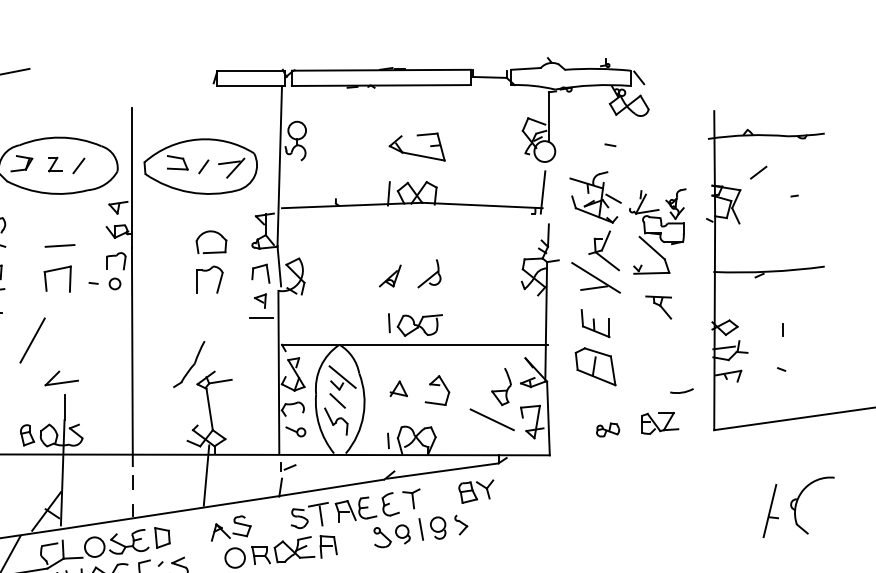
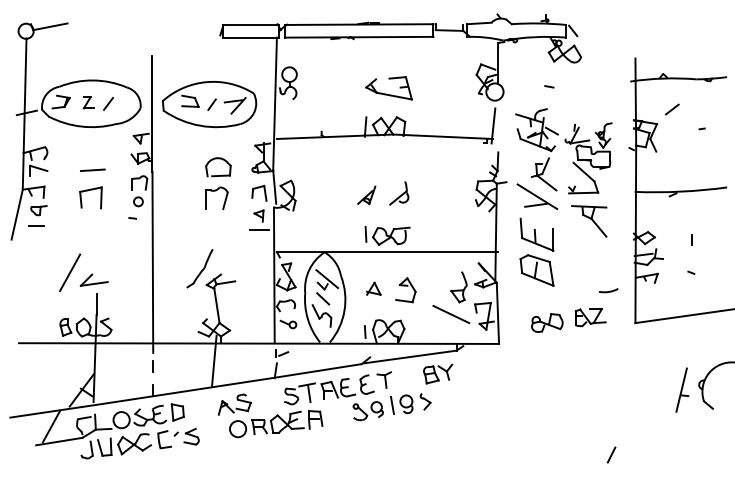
line: (93, 283) -> (132, 218), moved
part: (658, 307) -> (589, 221), size x1.67
part: (594, 323) -> (536, 234), size x1.43
line: (33, 340) -> (70, 272), moved
part: (608, 429) -> (547, 322), size x1.67

